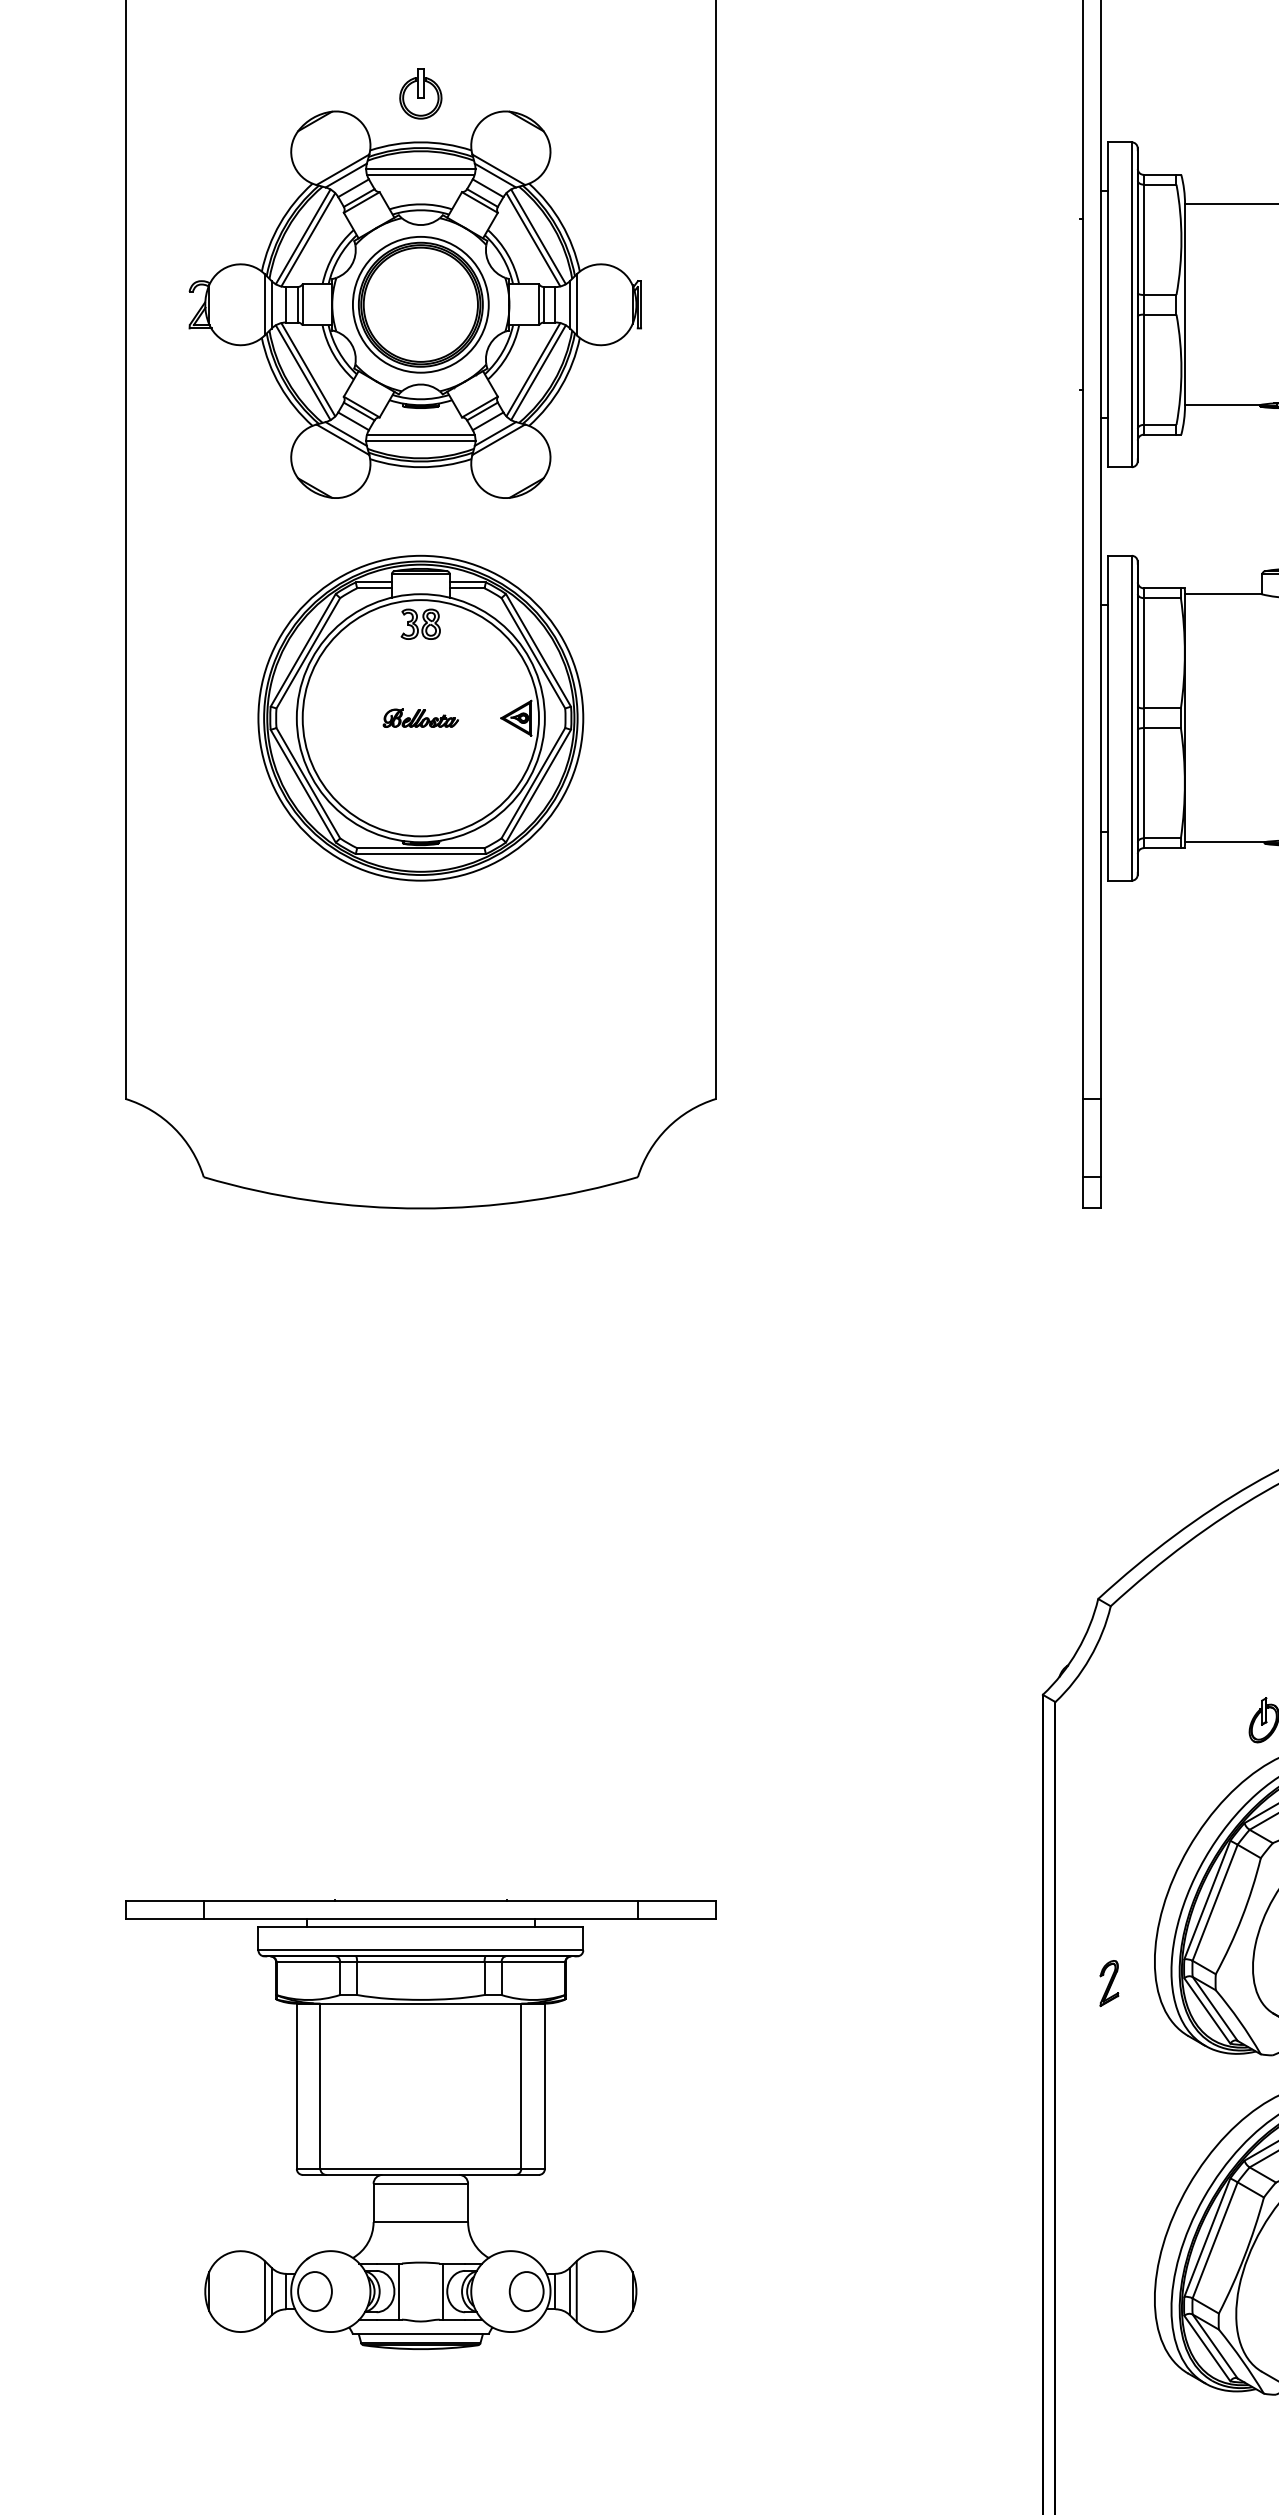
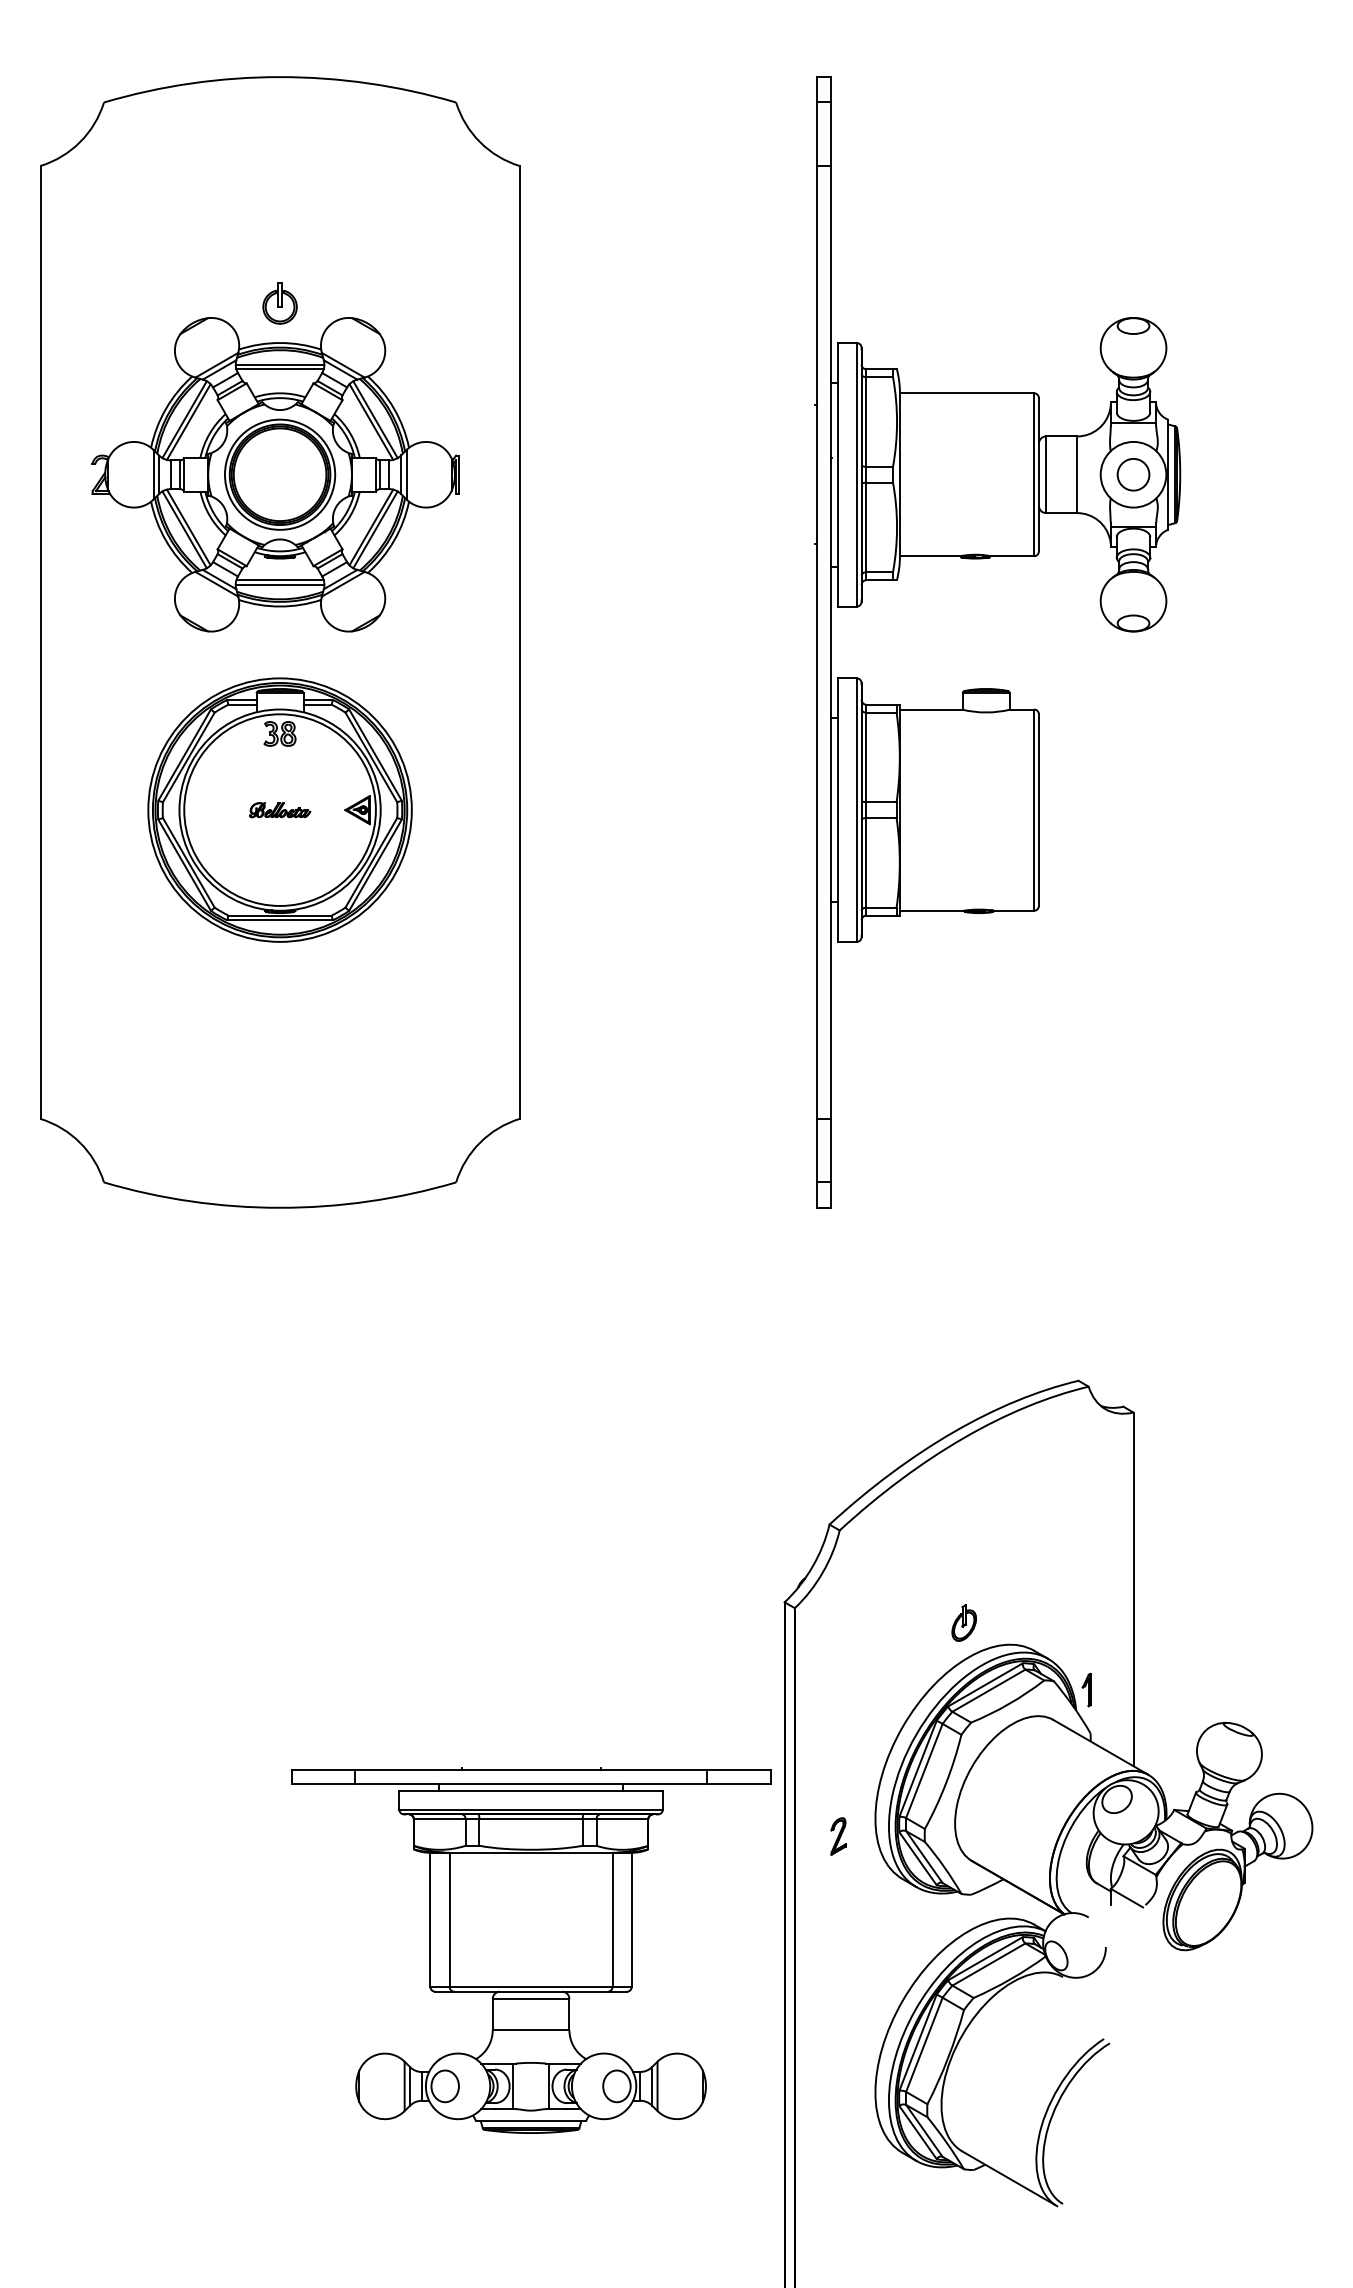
part: (421, 2124) -> (531, 1950), moved

